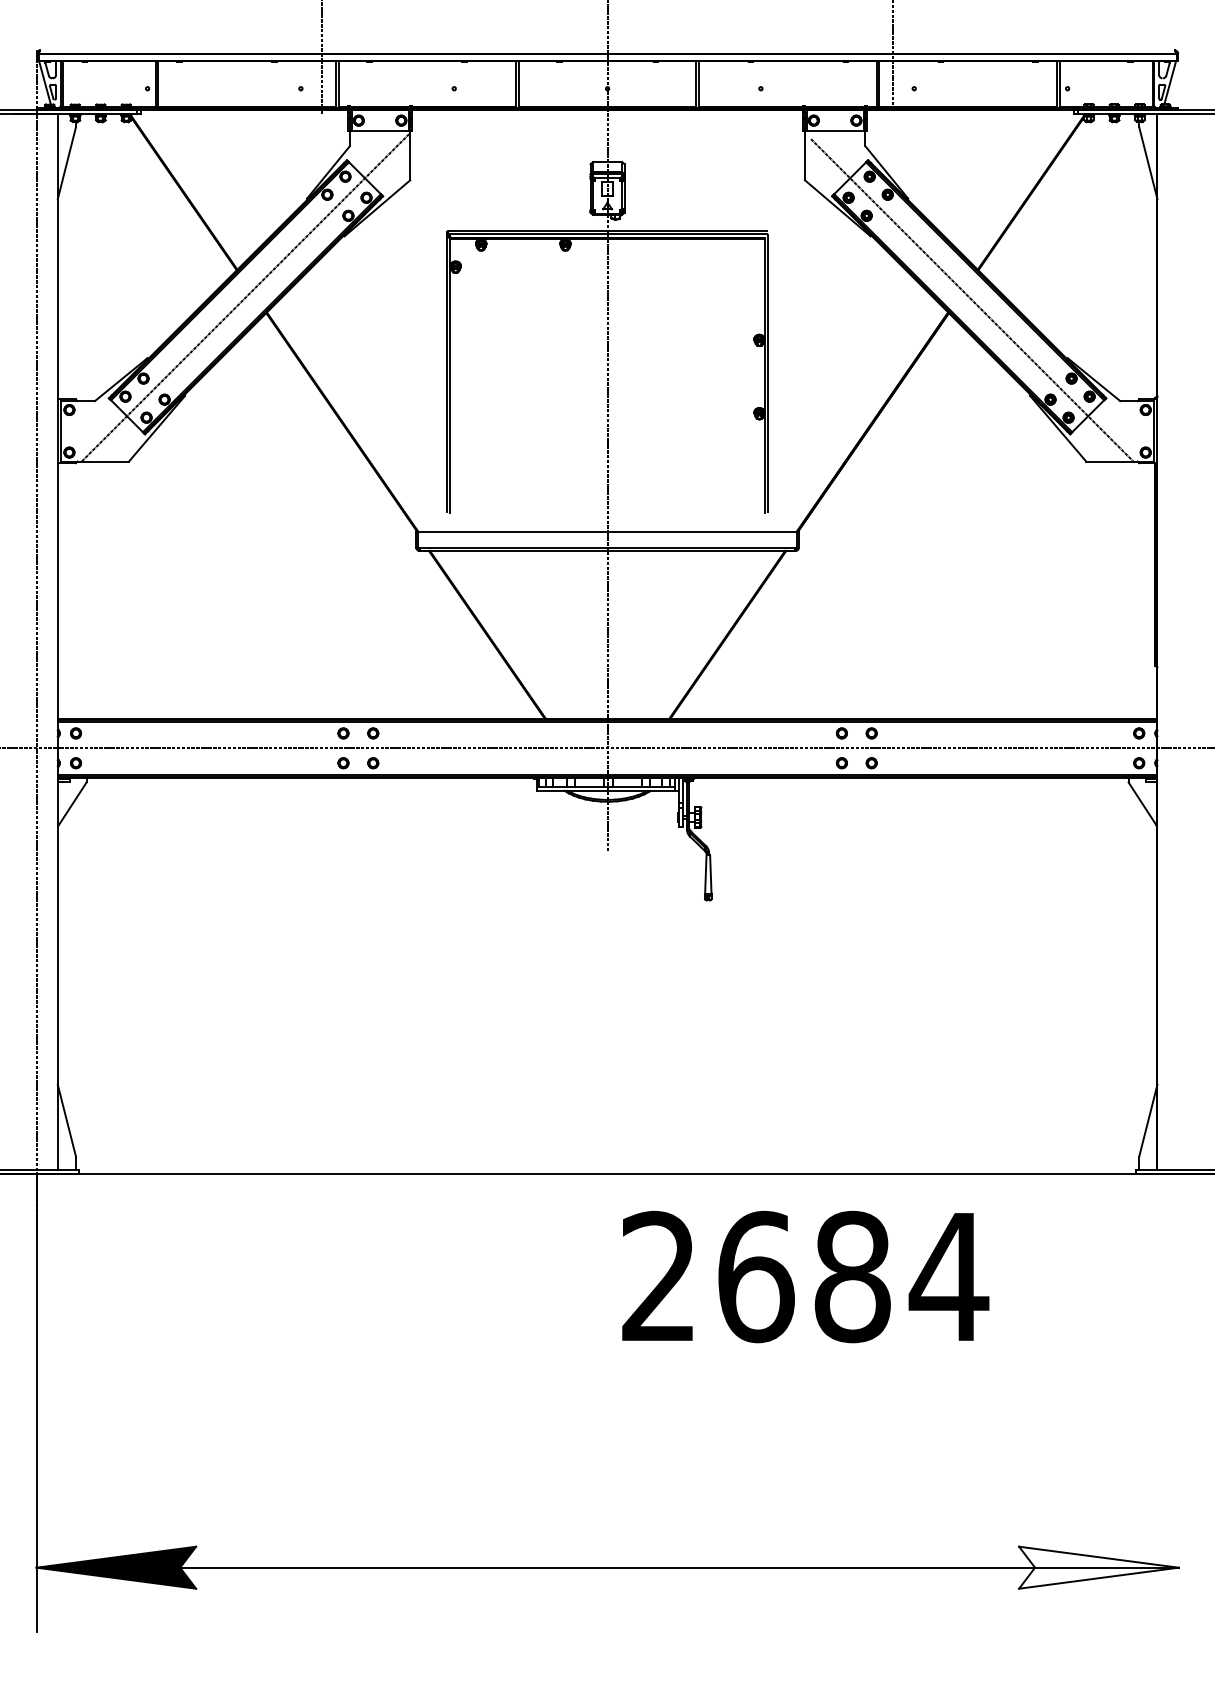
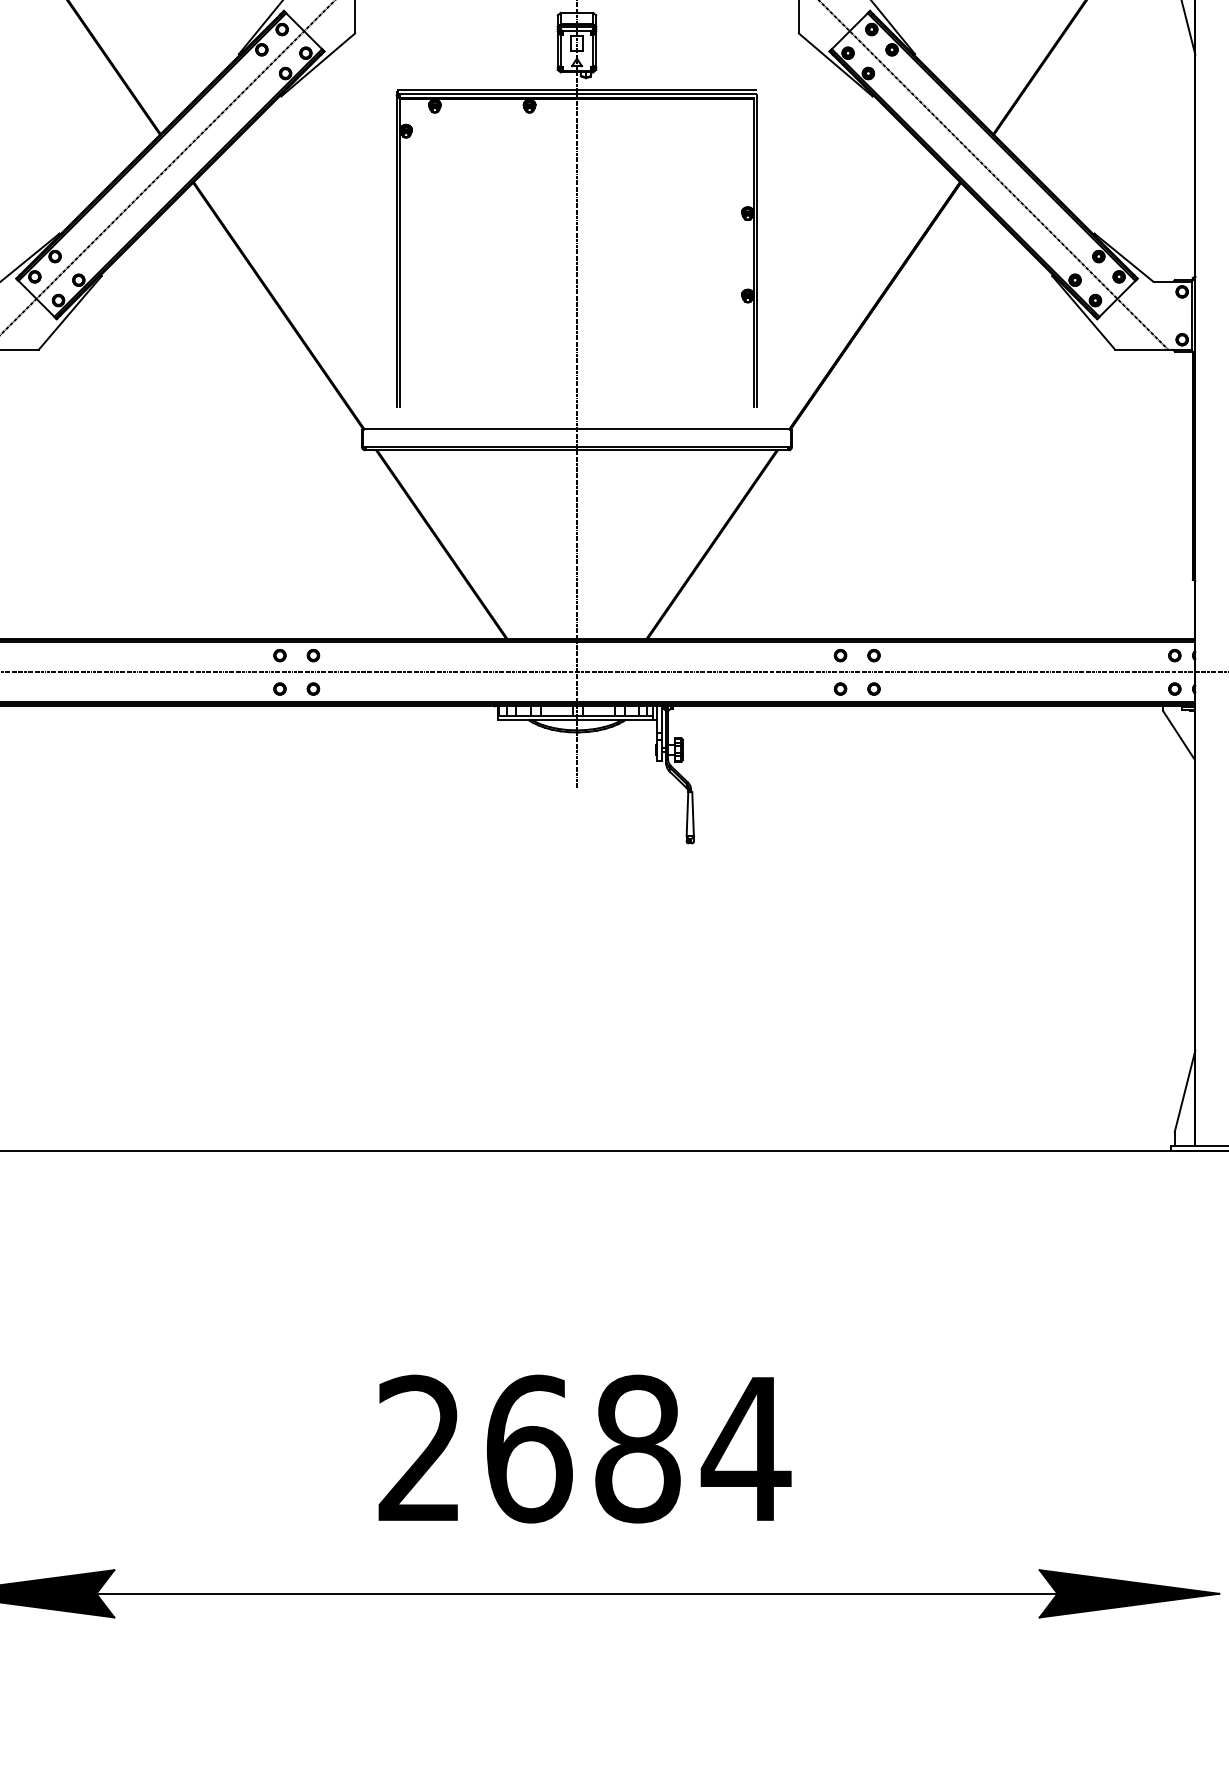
text: (805, 1276) -> (584, 1448), moved
fill: (1098, 1567) -> (1129, 1593), added

